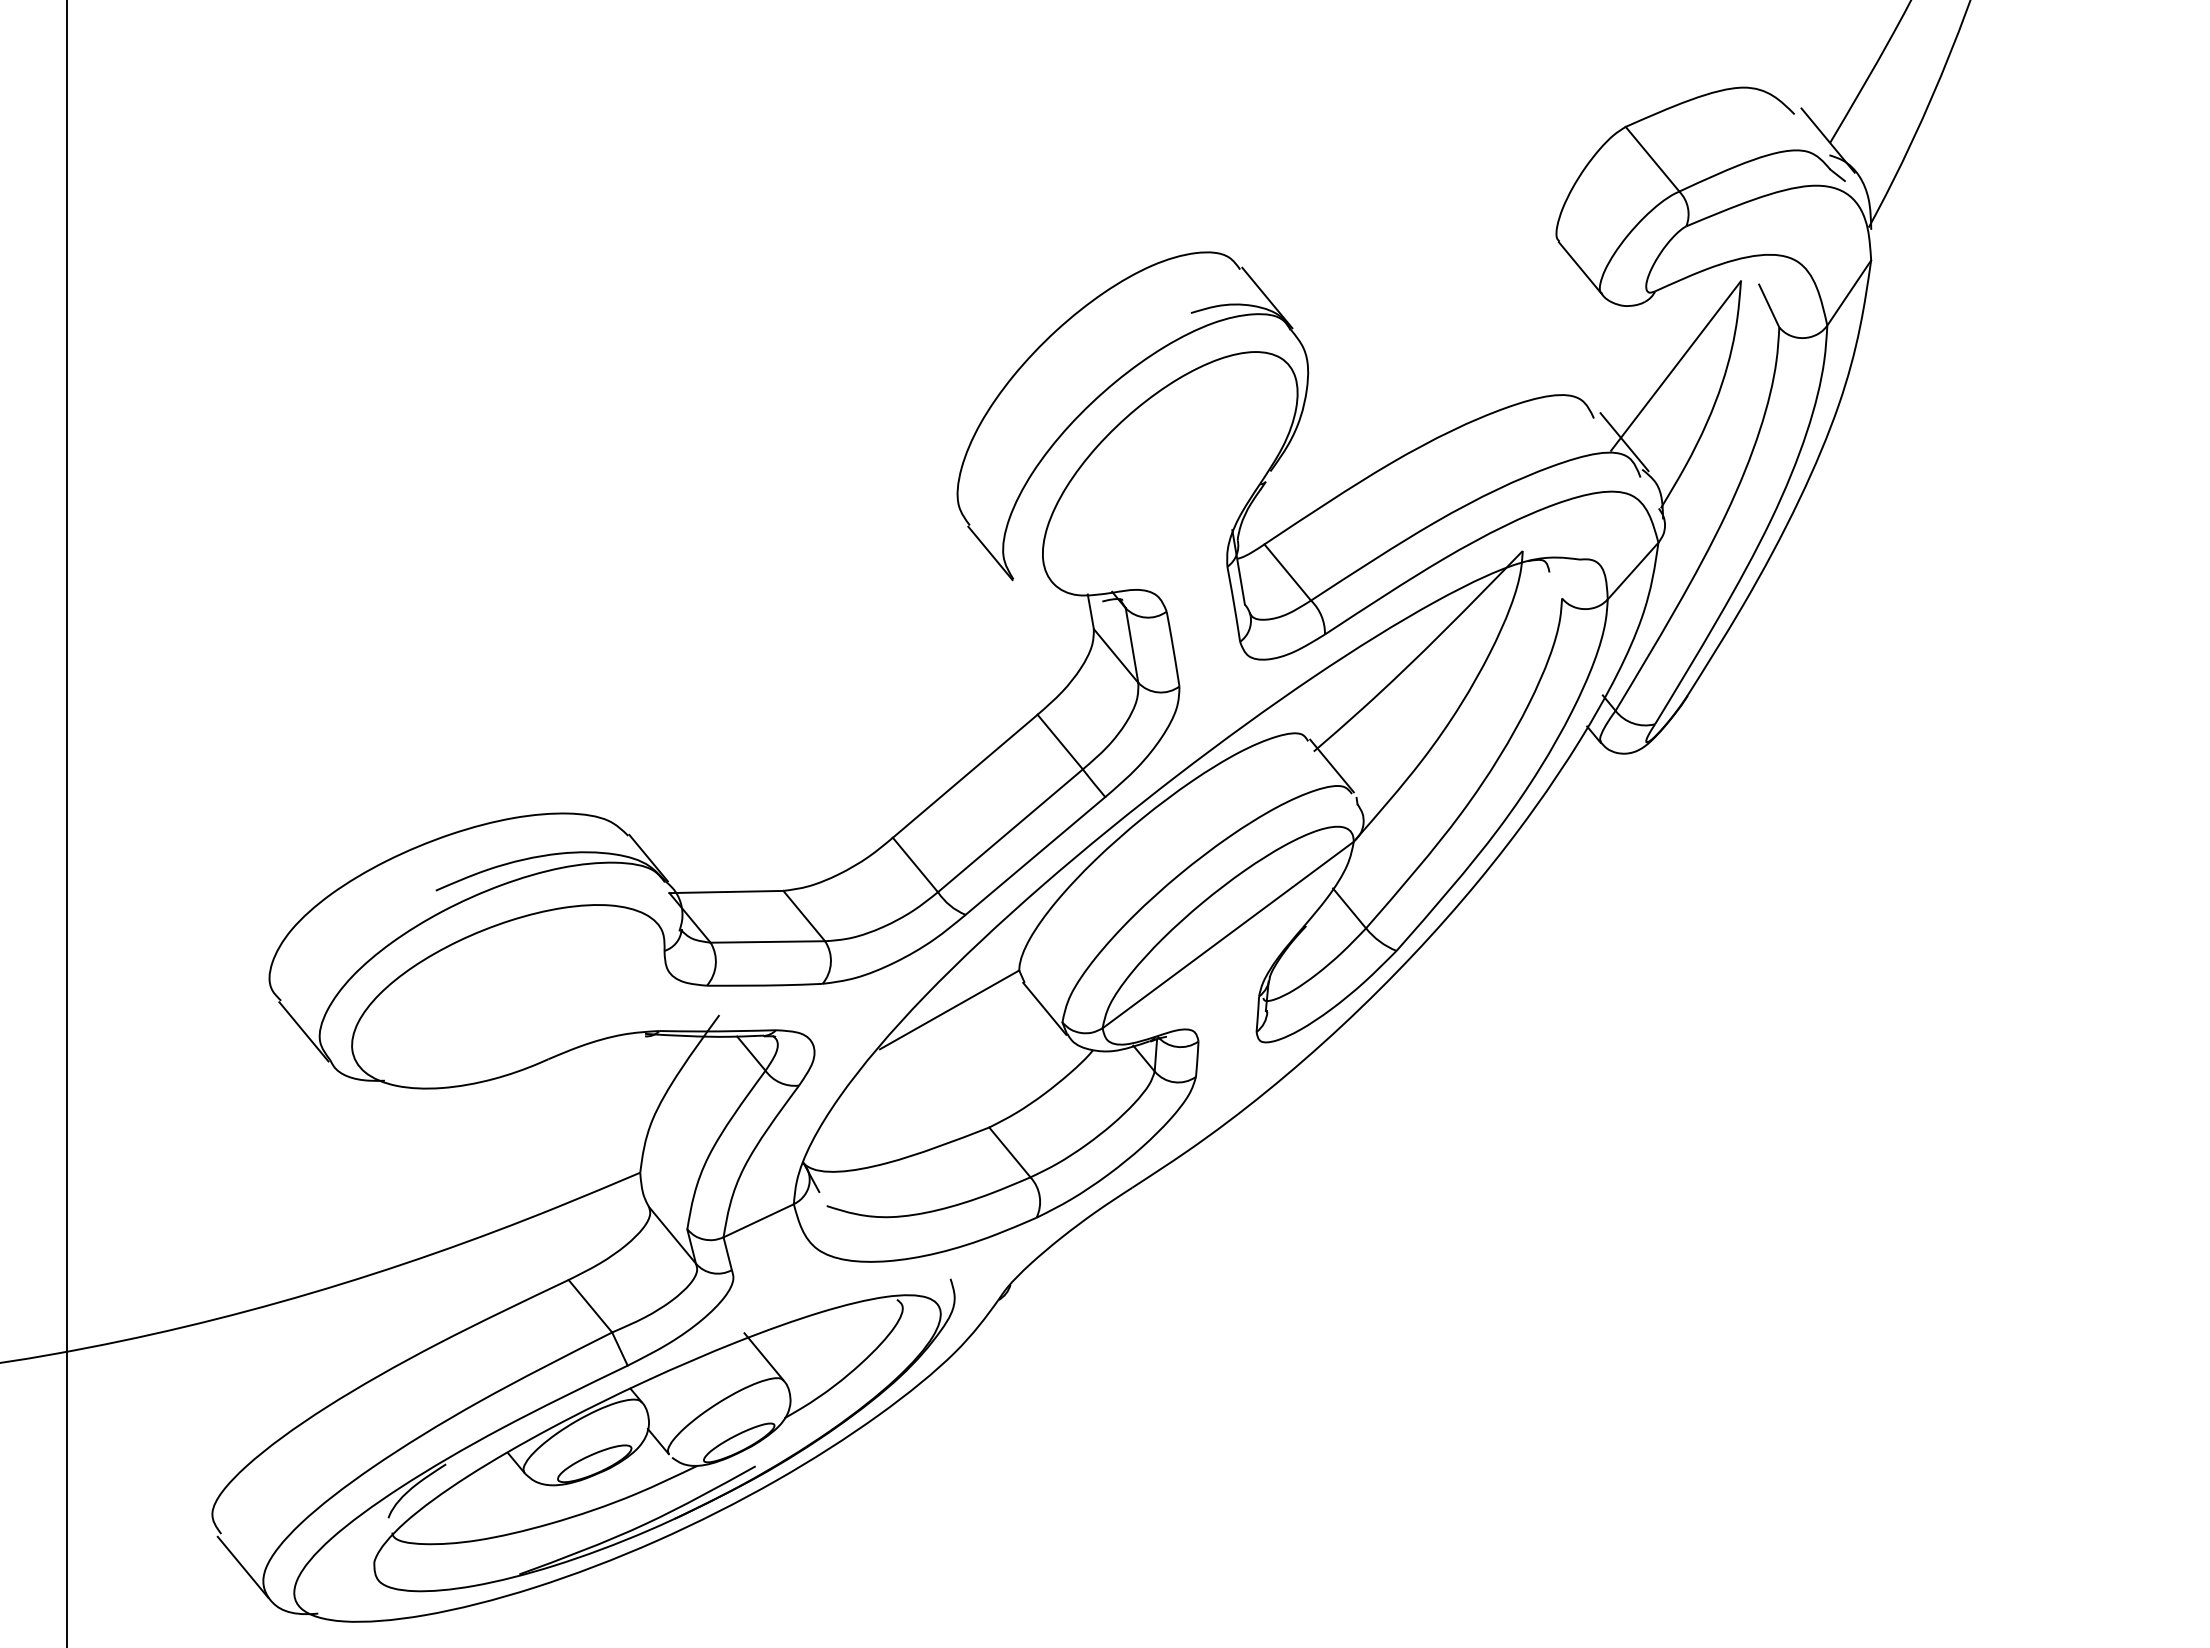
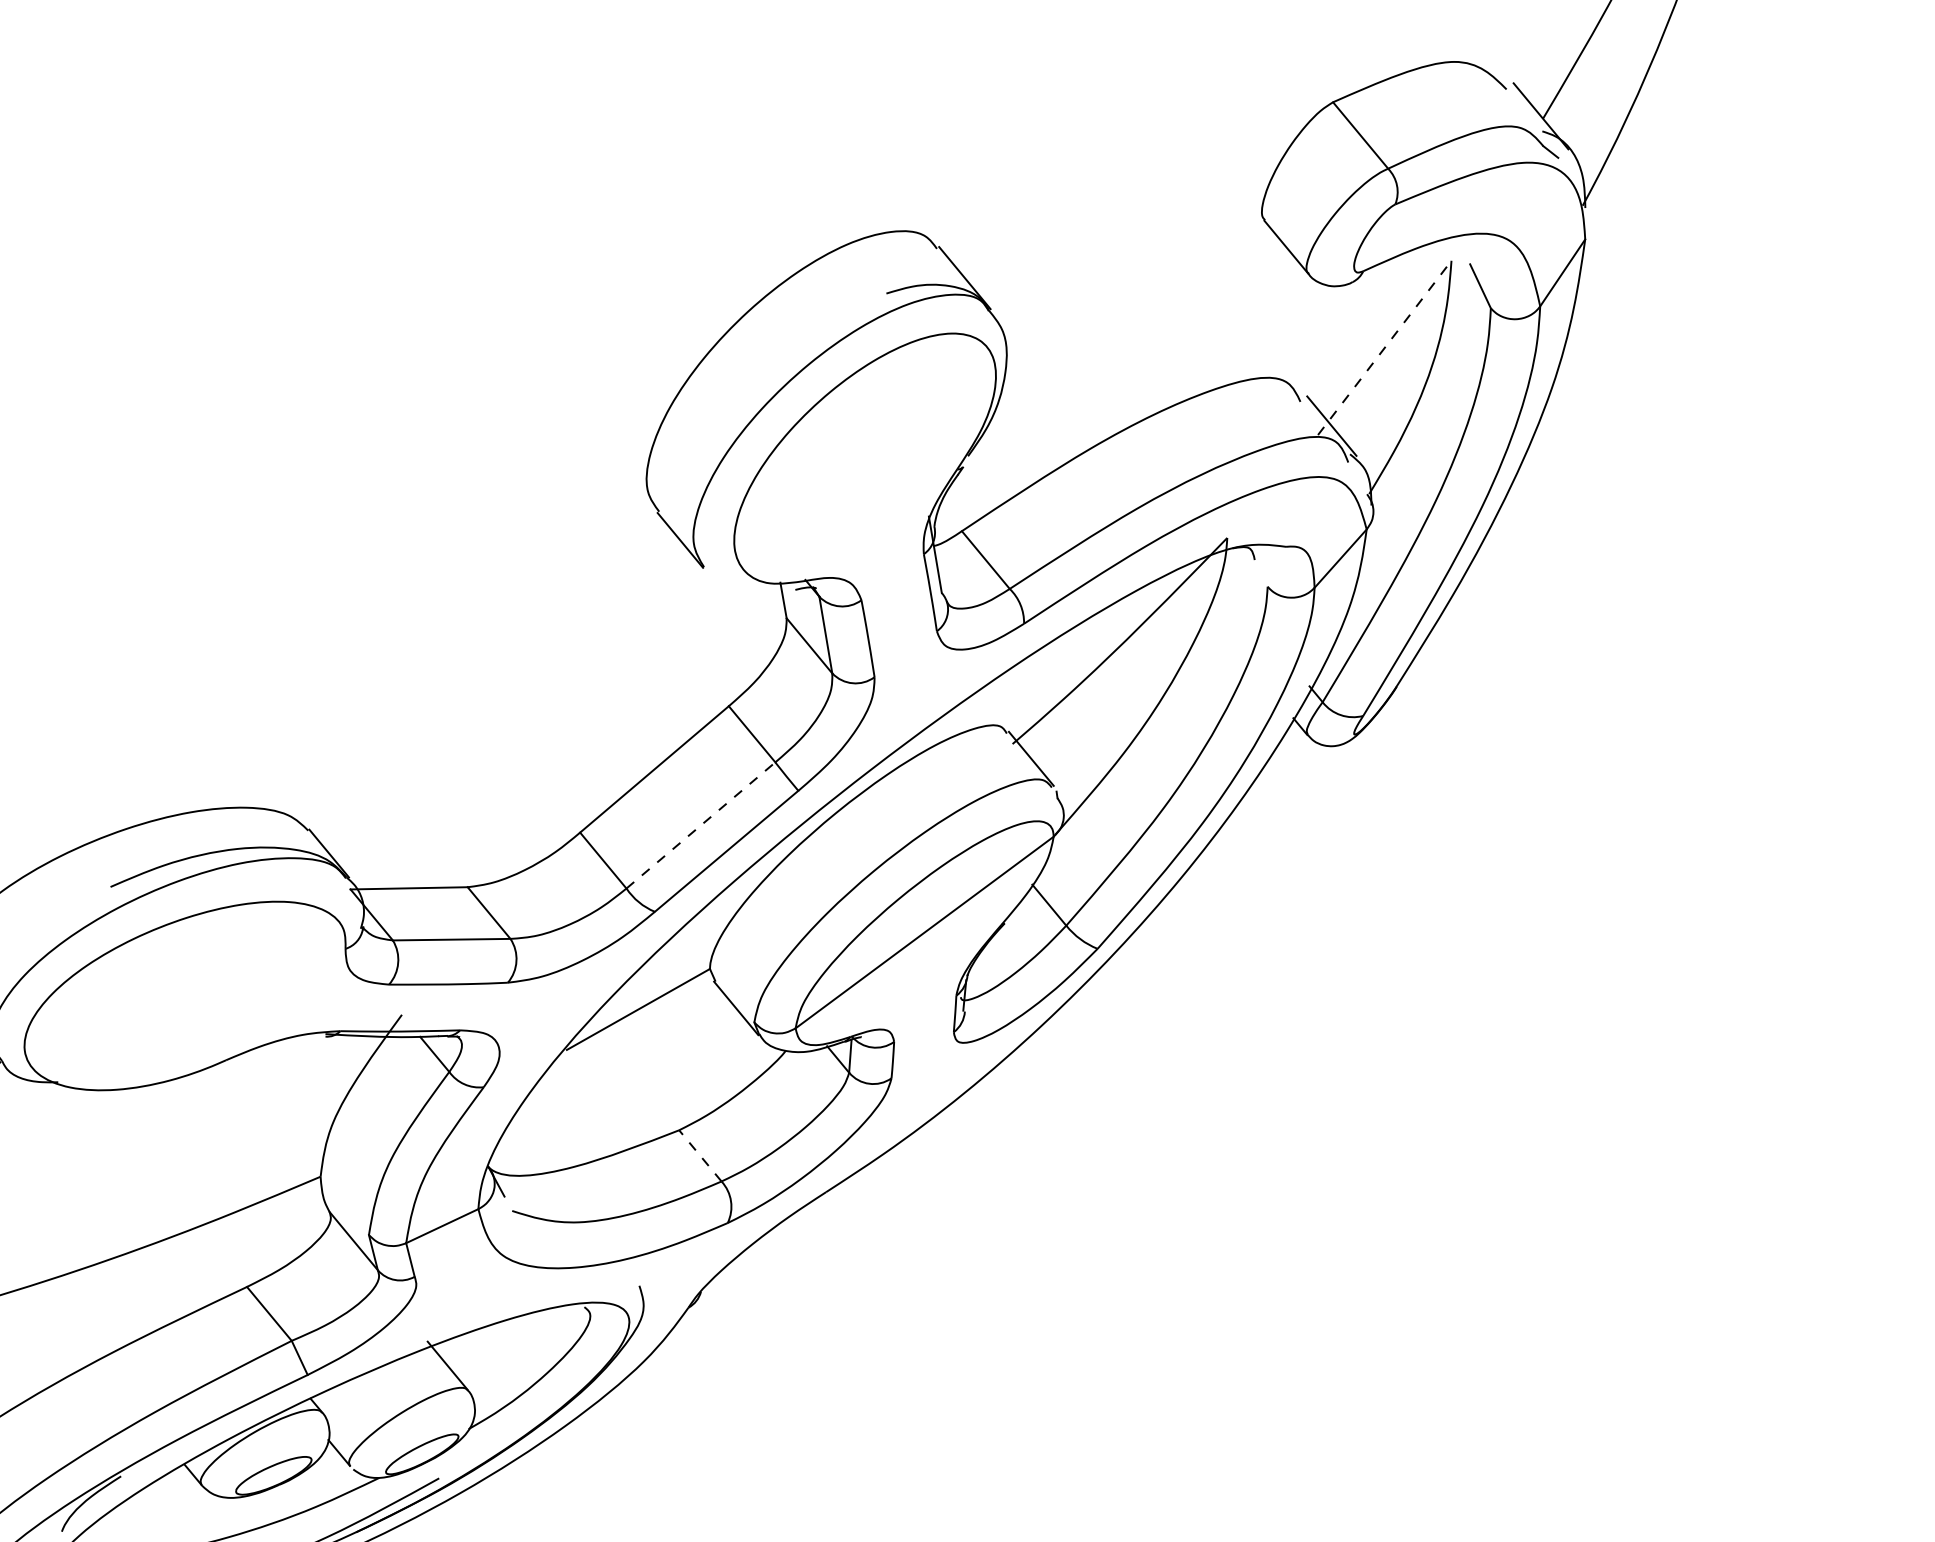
line: (1676, 365) -> (1385, 347), solid -> dashed
line: (1010, 830) -> (700, 825), solid -> dashed
line: (1009, 1152) -> (699, 1155), solid -> dashed

